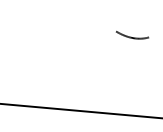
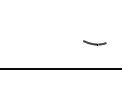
part: (131, 35) -> (94, 42), moved

